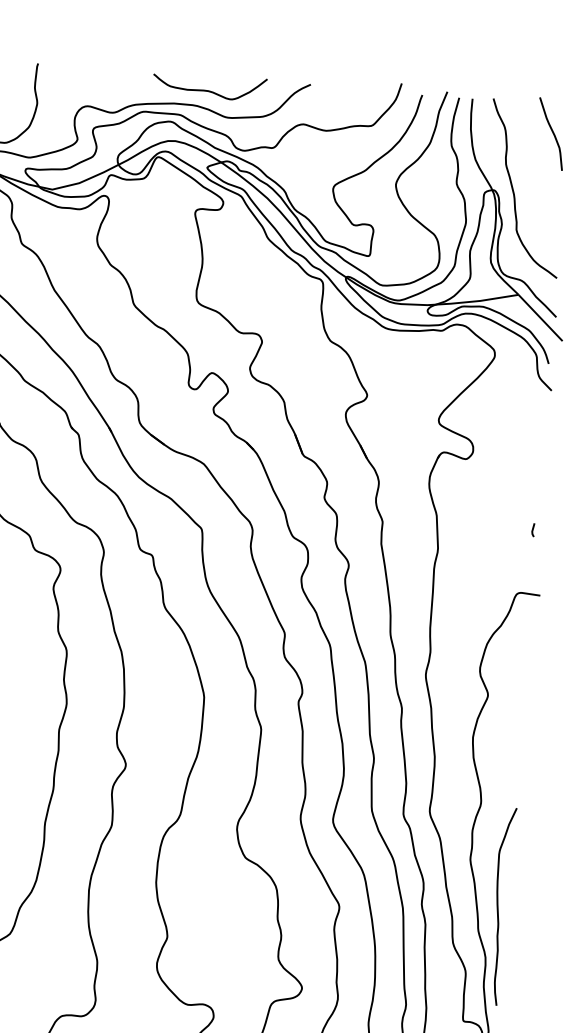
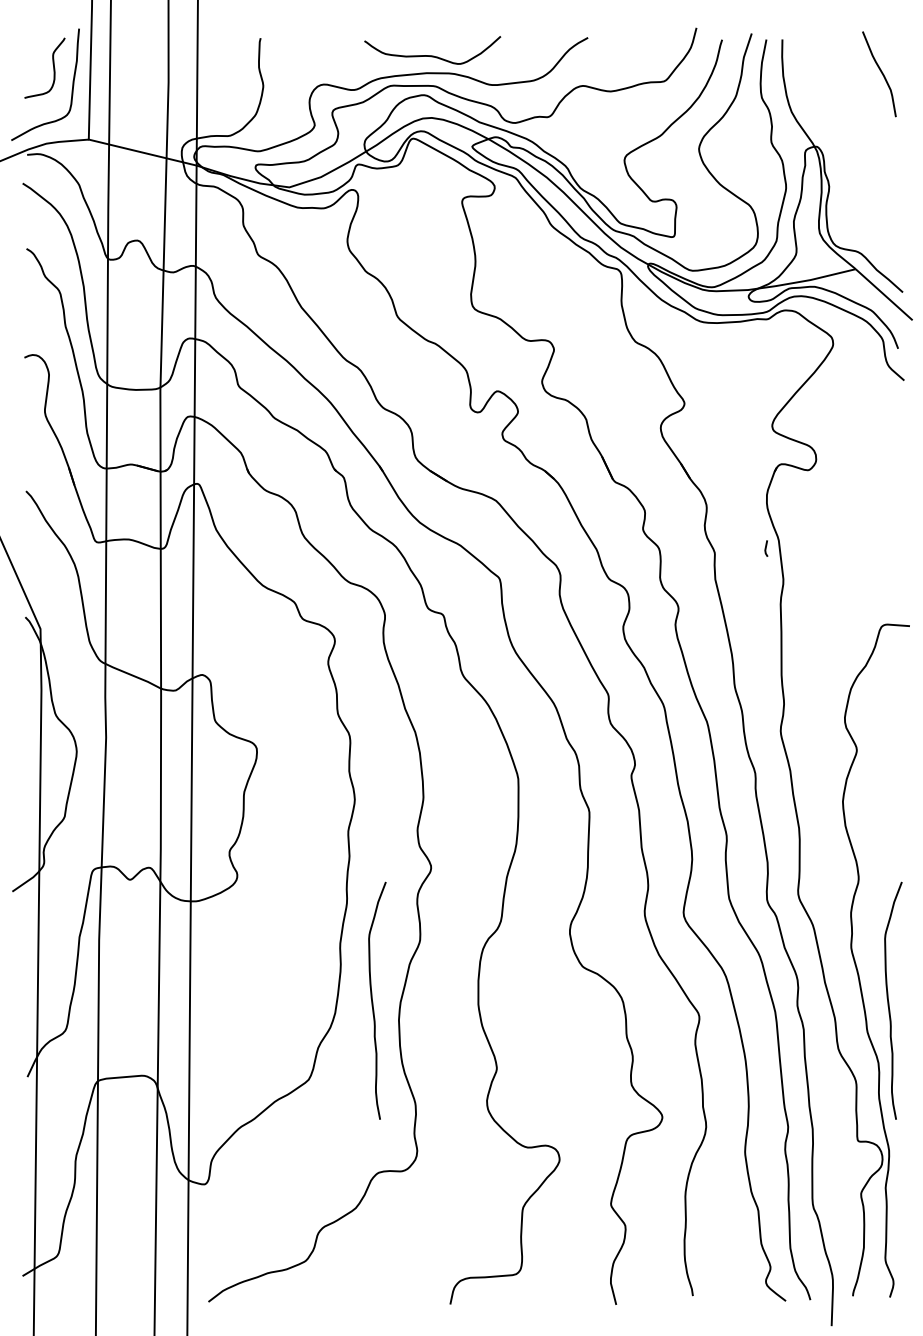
curve: (209, 90) -> (432, 55), moved
curve: (514, 190) -> (840, 145), removed
line: (533, 530) -> (766, 548), moved
curve: (69, 873) -> (373, 1001), added

